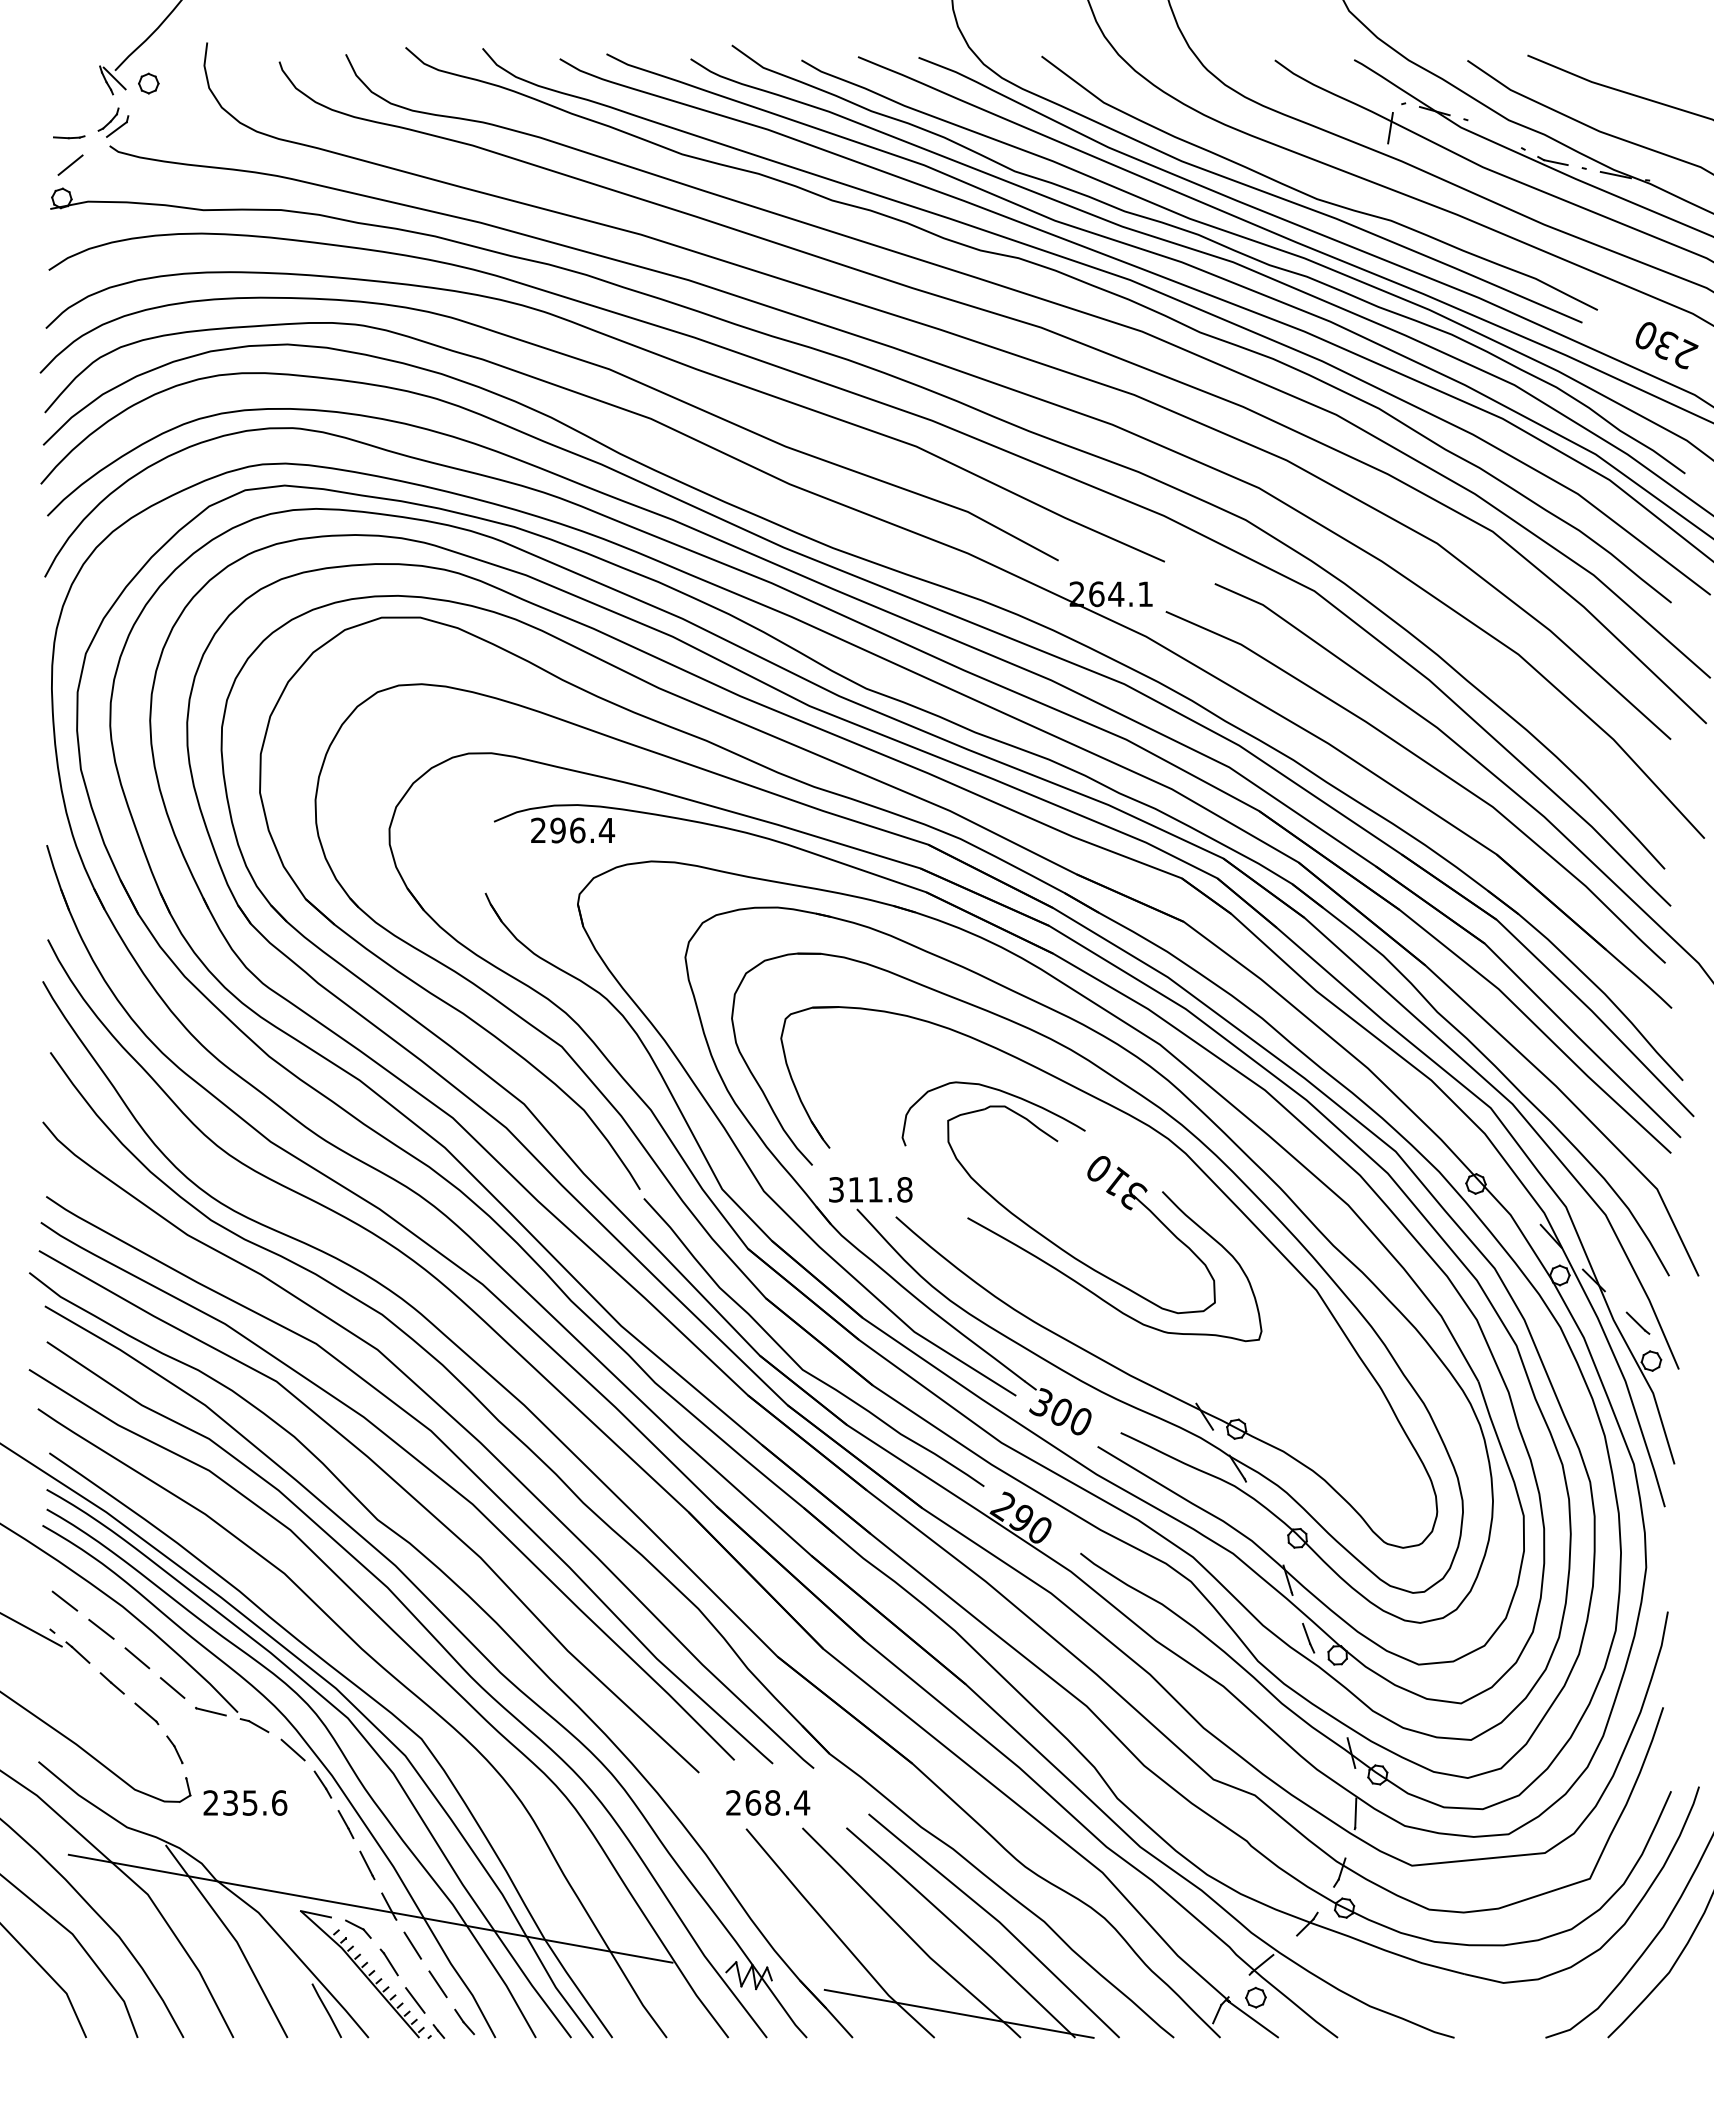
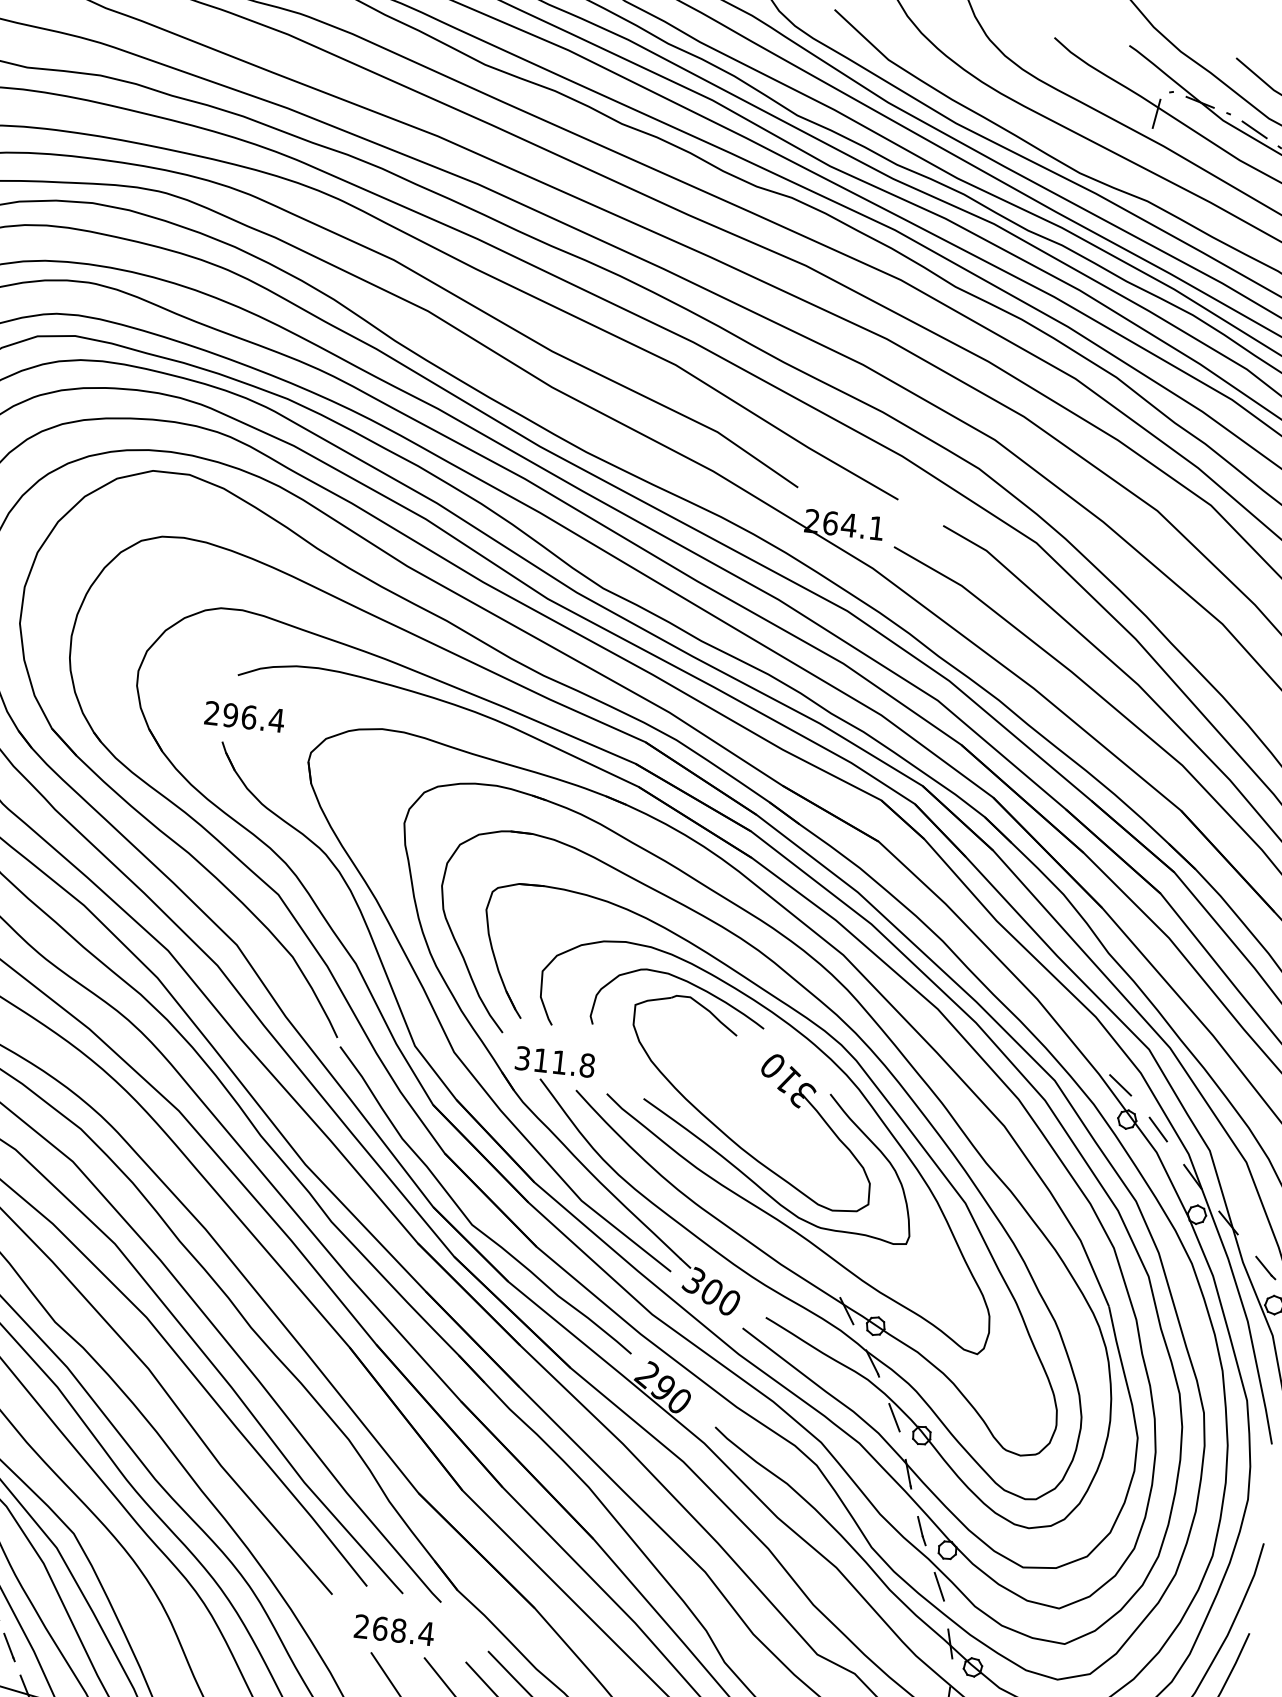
line: (1494, 133) -> (1254, 129), added
text: (573, 830) -> (245, 716), moved
line: (1464, 1148) -> (1120, 1084), added
line: (1509, 1190) -> (1158, 1129), added
curve: (1074, 1305) -> (735, 1192), added
line: (1266, 1522) -> (894, 1417), added
line: (1333, 1694) -> (939, 1586), added

